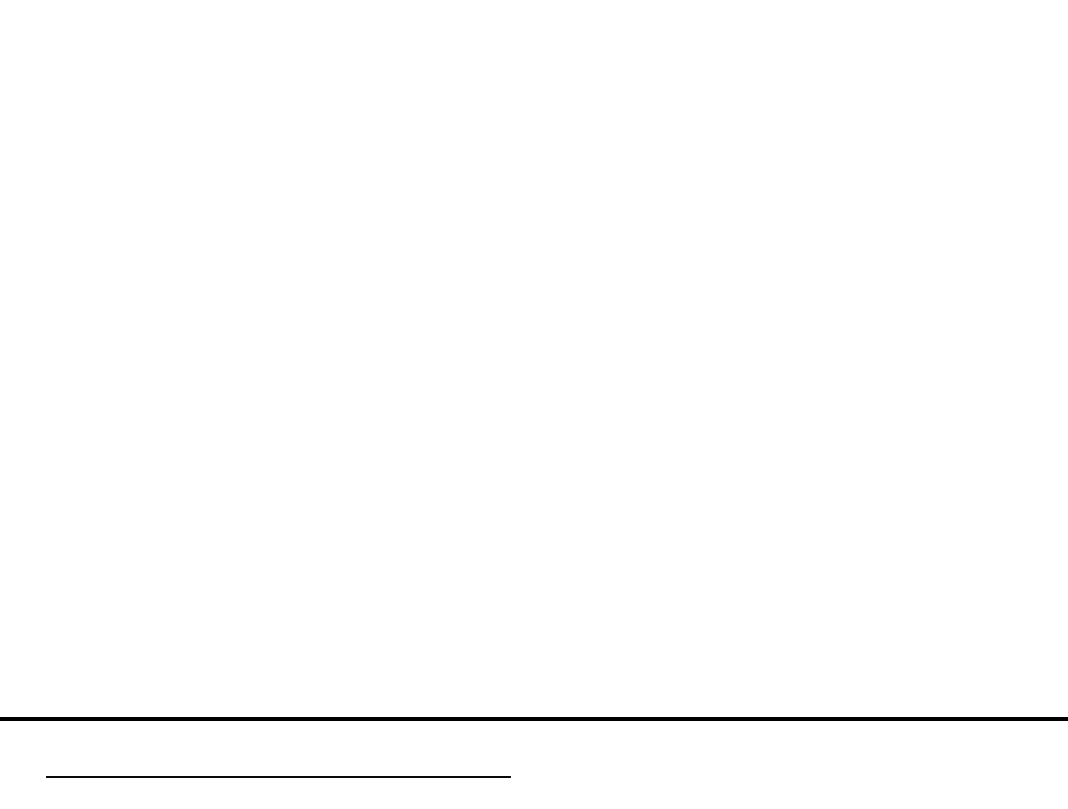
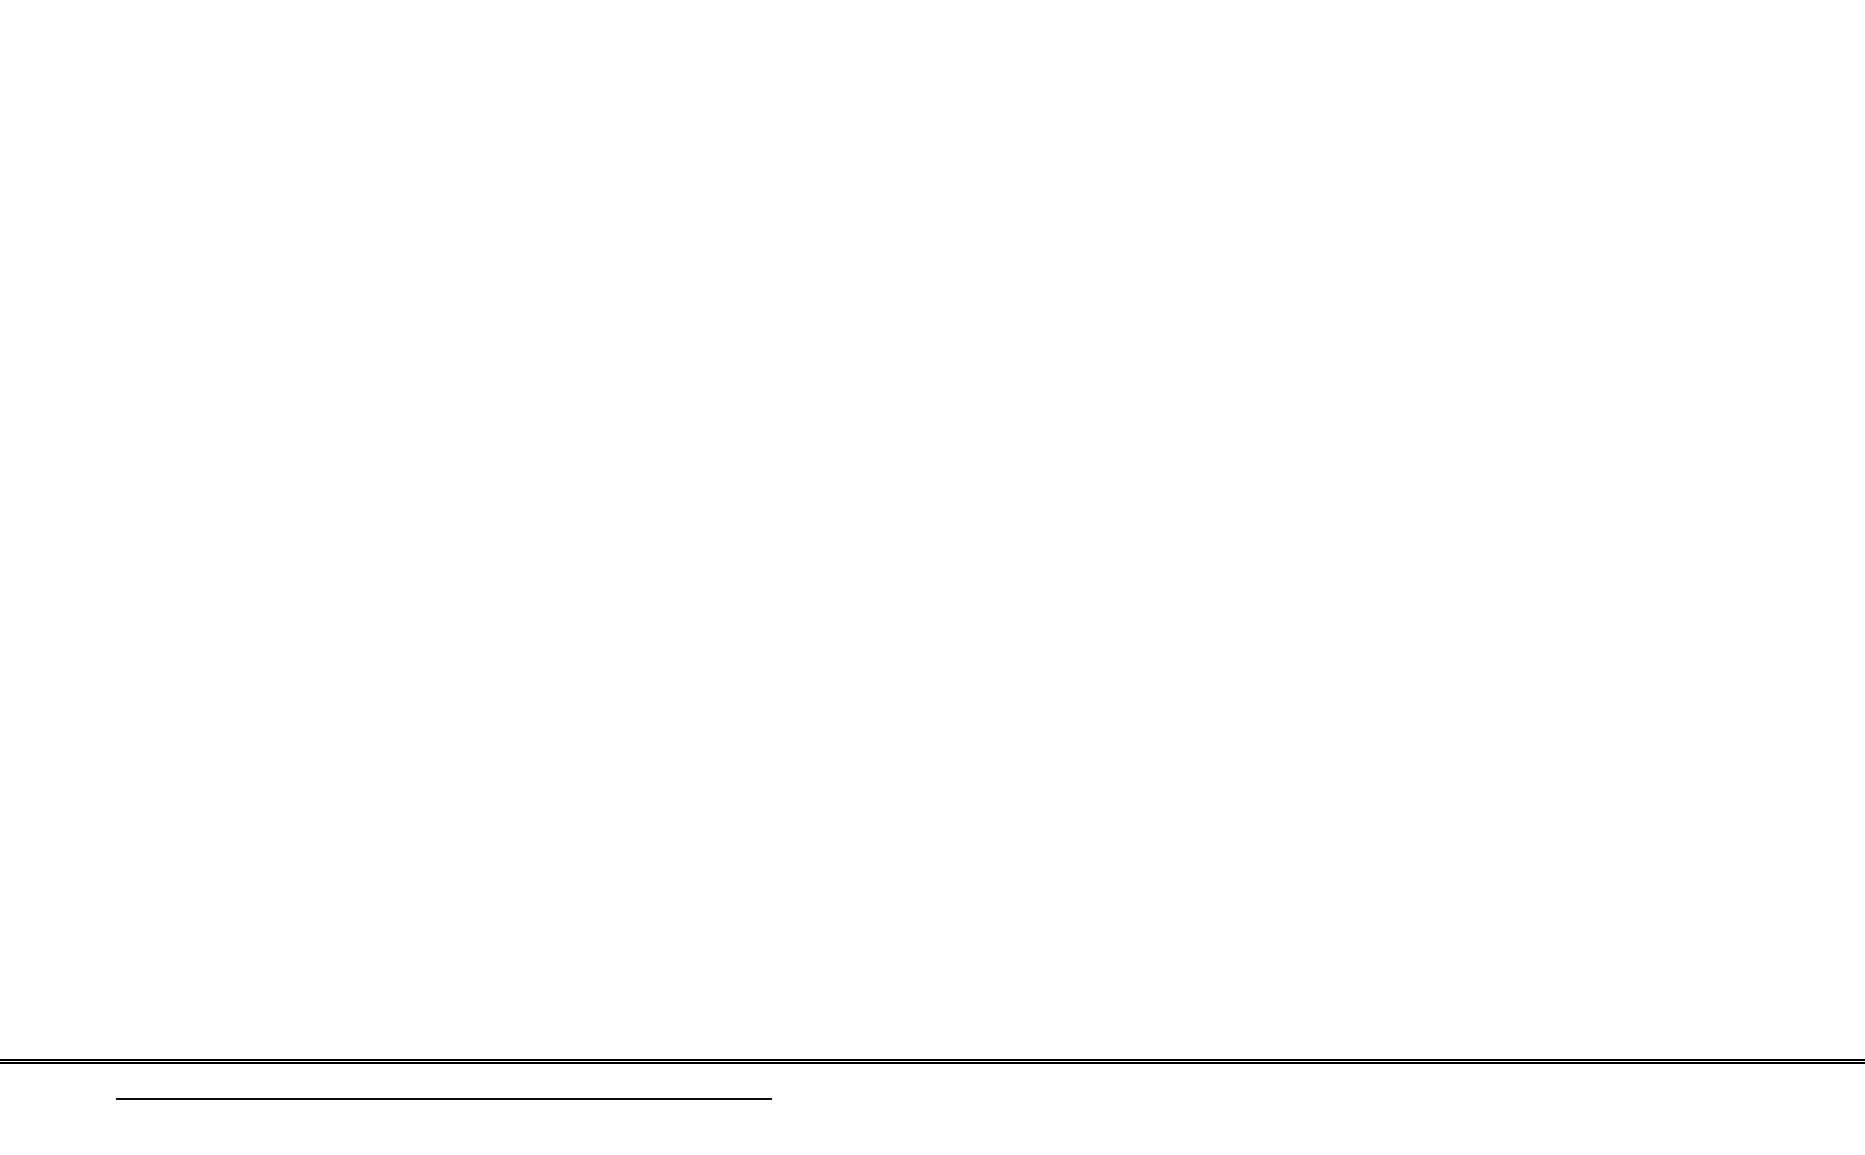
line: (278, 776) -> (443, 1098), moved

